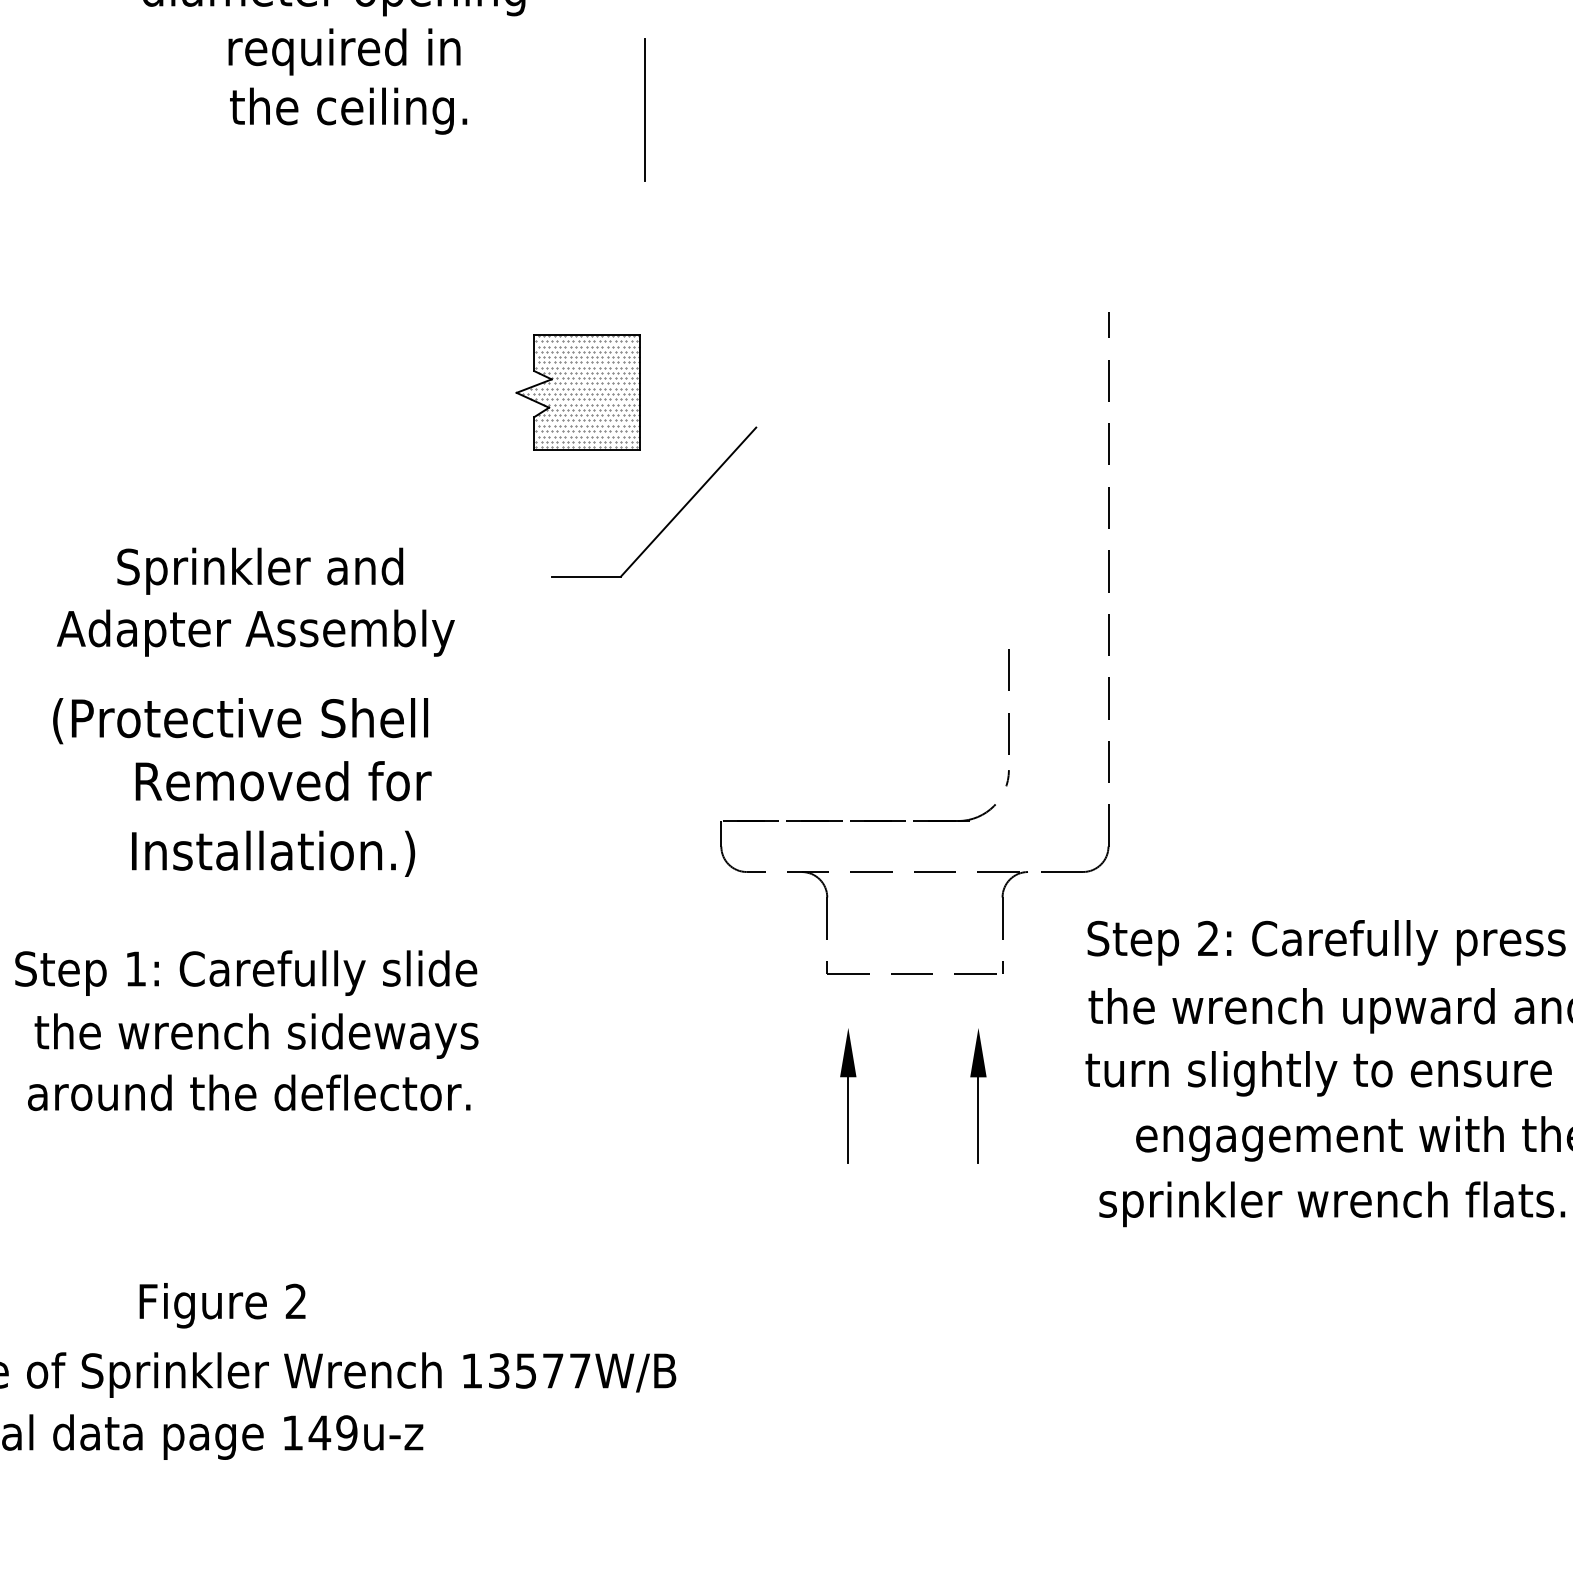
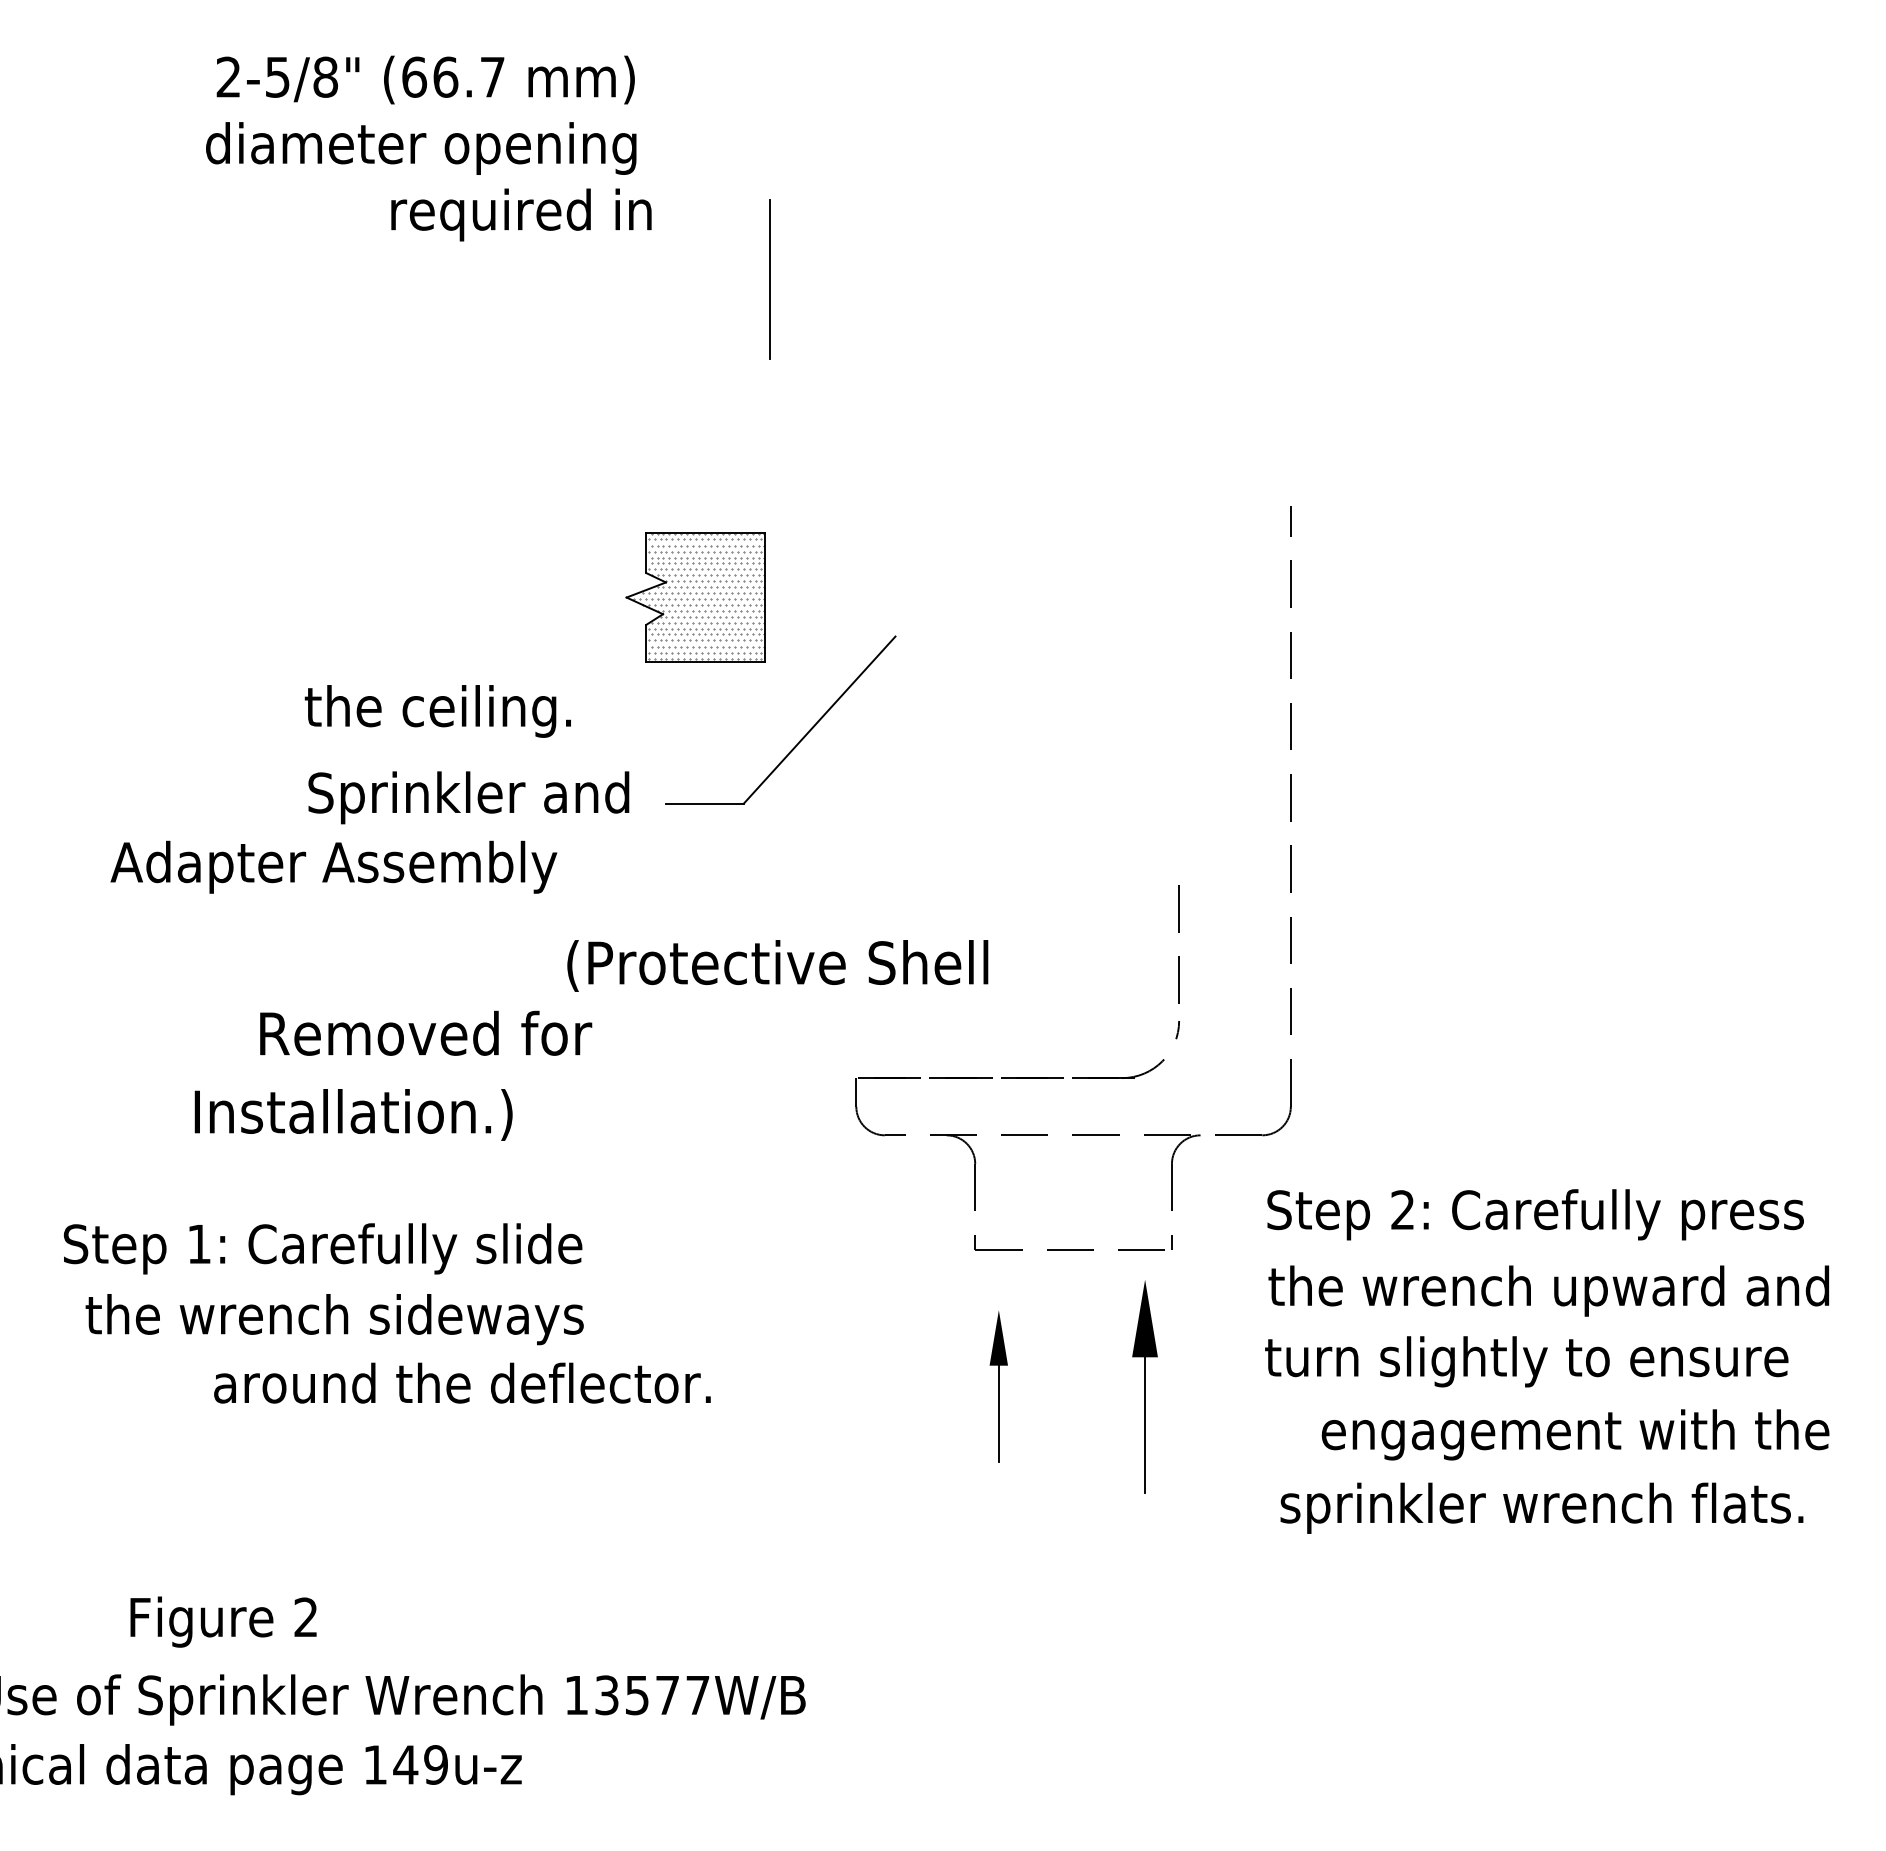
text: (344, 51) -> (521, 214), moved
text: (348, 111) -> (437, 711), moved
text: (259, 571) -> (468, 797), moved
text: (240, 720) -> (777, 965), moved
text: (284, 780) -> (426, 1032), moved
text: (249, 1092) -> (462, 1382), moved
part: (978, 1095) -> (1144, 1386), size x1.4
text: (222, 1305) -> (223, 1621), moved

